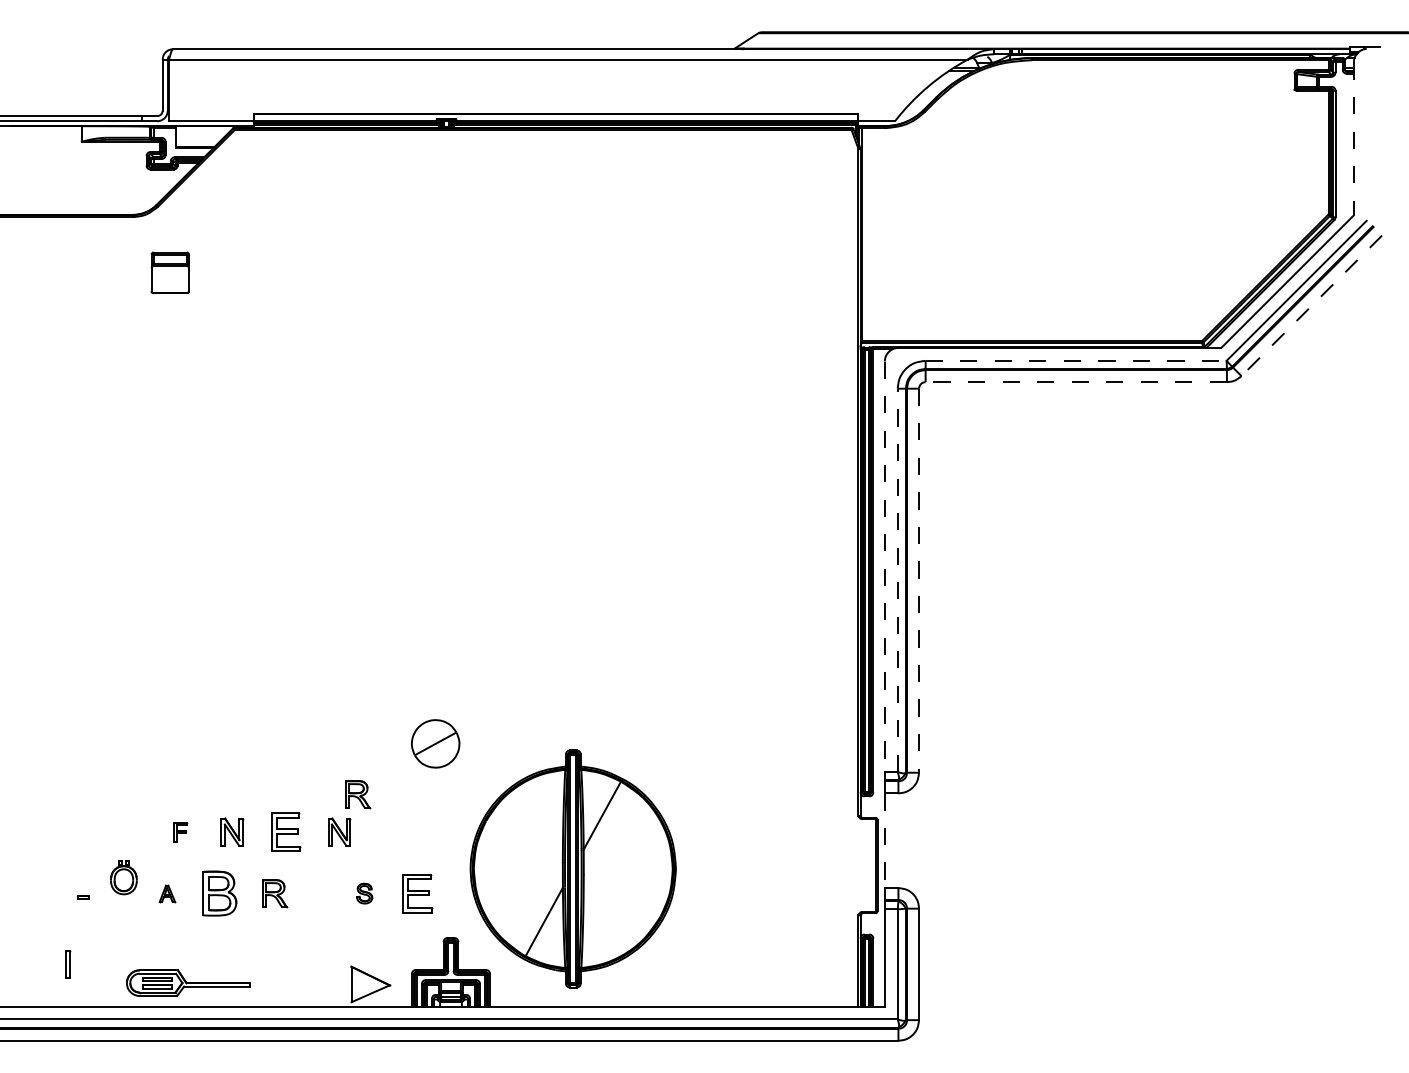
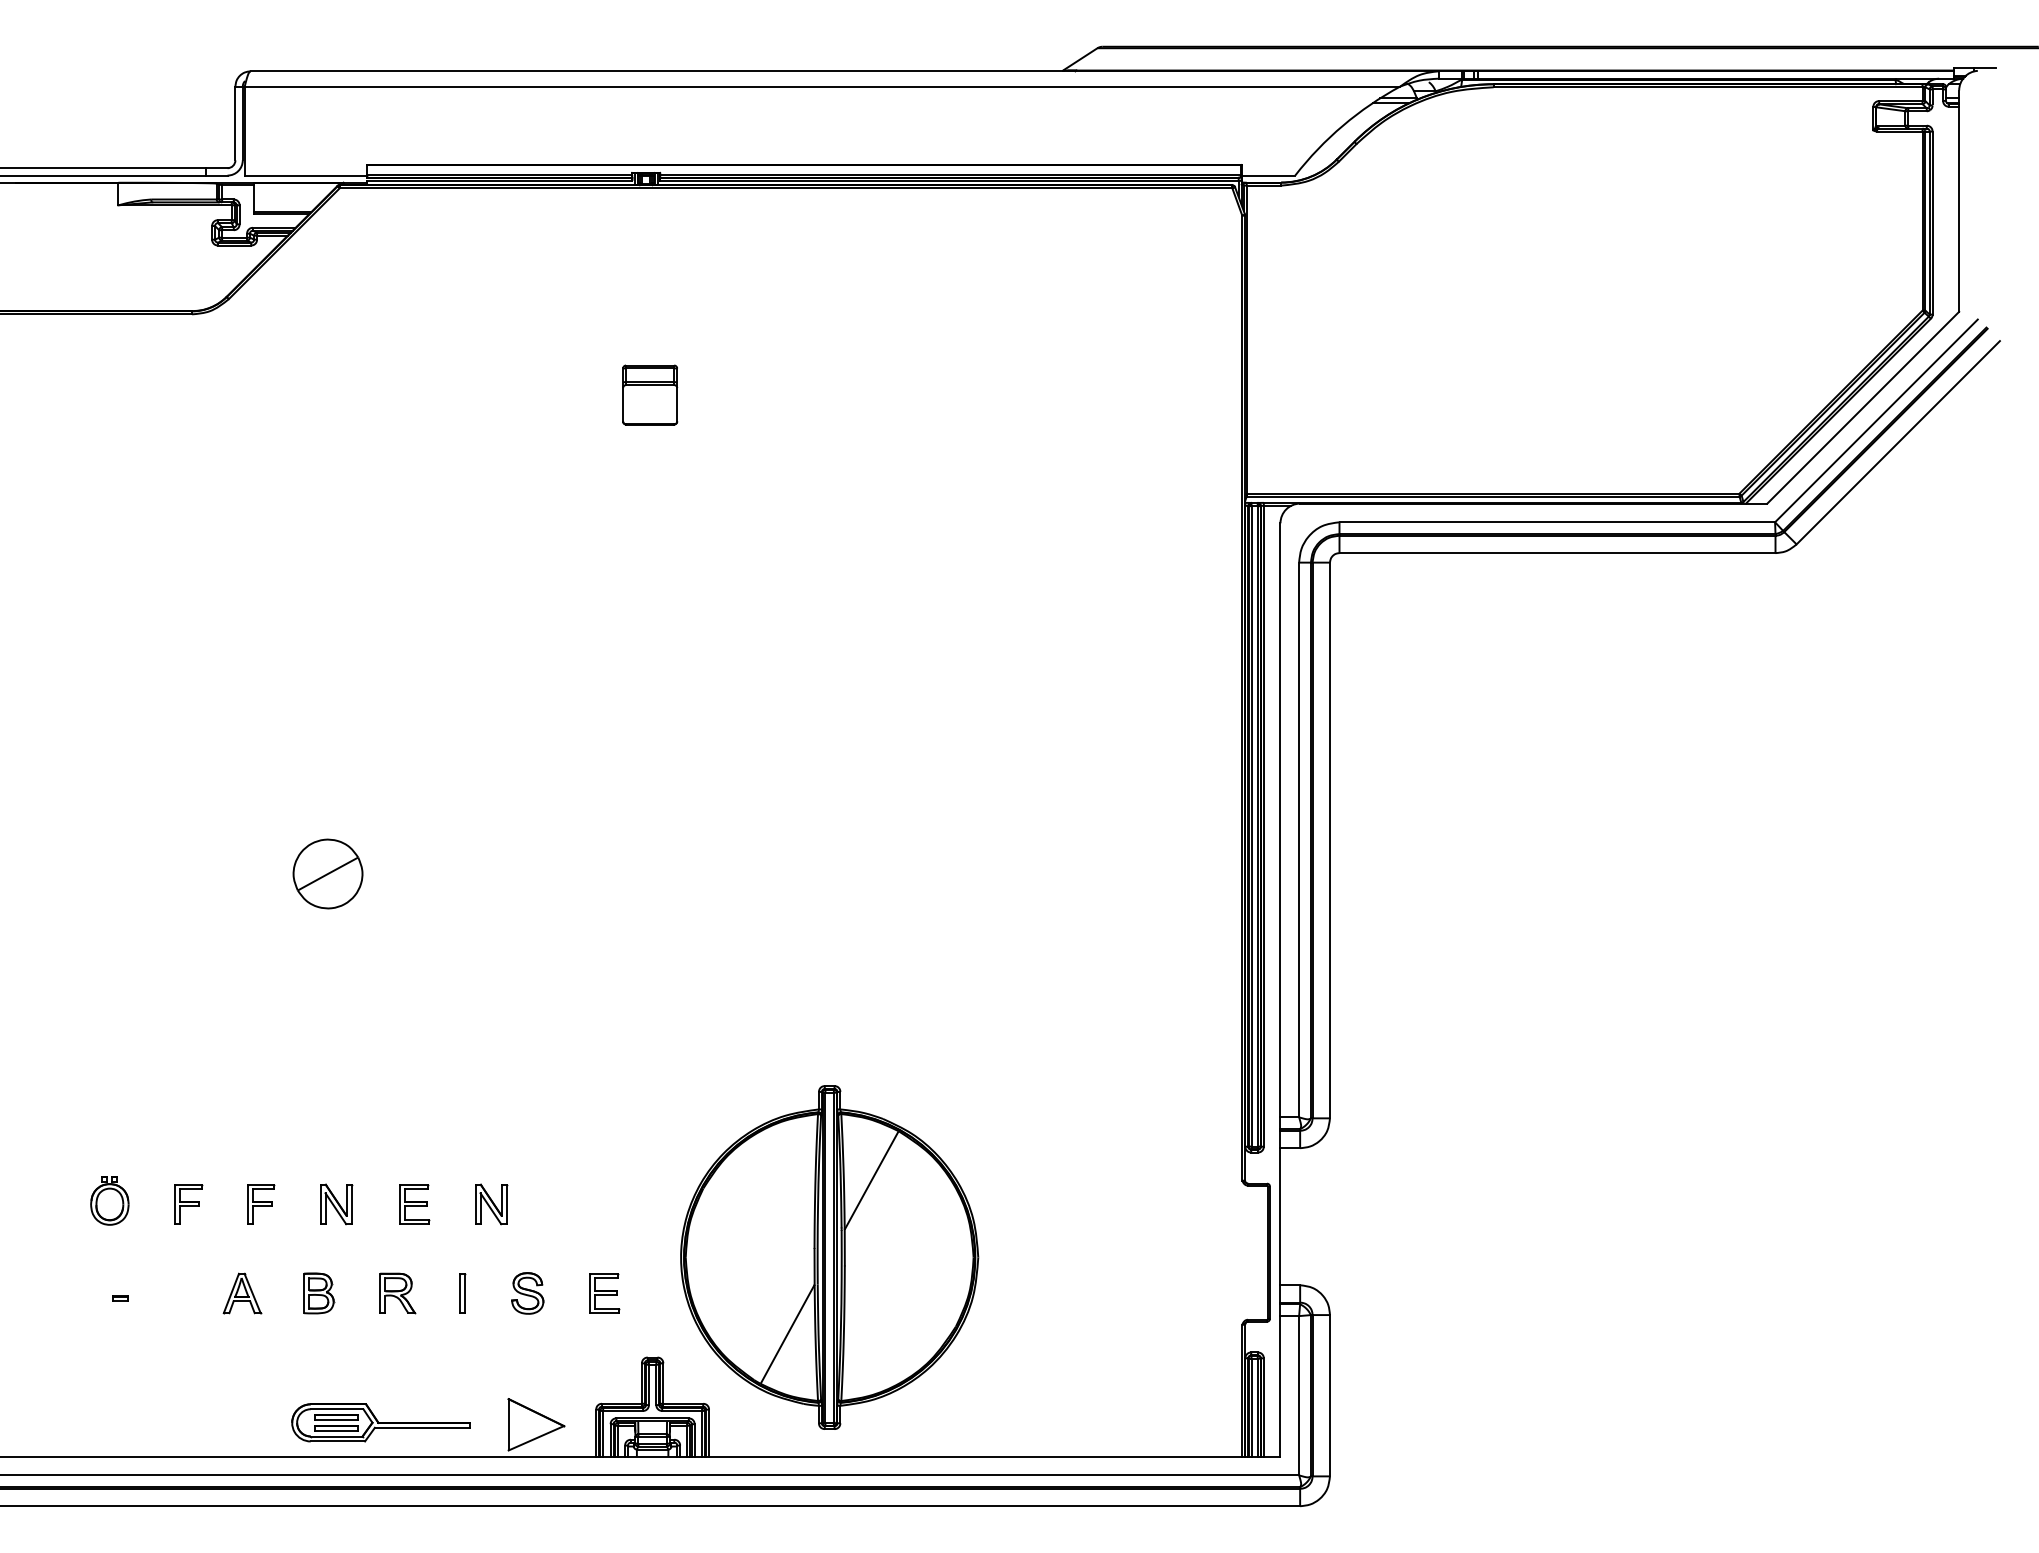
line: (1353, 139) -> (1958, 202), dashed -> solid
part: (169, 272) -> (649, 394), moved
line: (1311, 306) -> (1897, 443), dashed -> solid
line: (1076, 360) -> (1557, 521), dashed -> solid
line: (1076, 382) -> (1557, 553), dashed -> solid
line: (884, 567) -> (1279, 821), dashed -> solid
line: (897, 580) -> (1298, 840), dashed -> solid
line: (919, 581) -> (1330, 841), dashed -> solid
part: (435, 743) -> (327, 873), moved
part: (358, 794) -> (518, 1149), removed
part: (130, 832) -> (188, 1204), added
part: (180, 832) -> (261, 1204), size x1.43
part: (286, 832) -> (414, 1204), size x0.71
line: (884, 841) -> (1279, 1217), dashed -> solid
part: (123, 877) -> (109, 1200), moved
part: (167, 893) -> (242, 1293), size x1.67
part: (220, 893) -> (319, 1293), size x0.62
part: (364, 893) -> (527, 1293), size x1.43
part: (418, 893) -> (605, 1293), size x0.71
part: (68, 964) -> (463, 1293), moved
part: (188, 983) -> (381, 1423), moved

